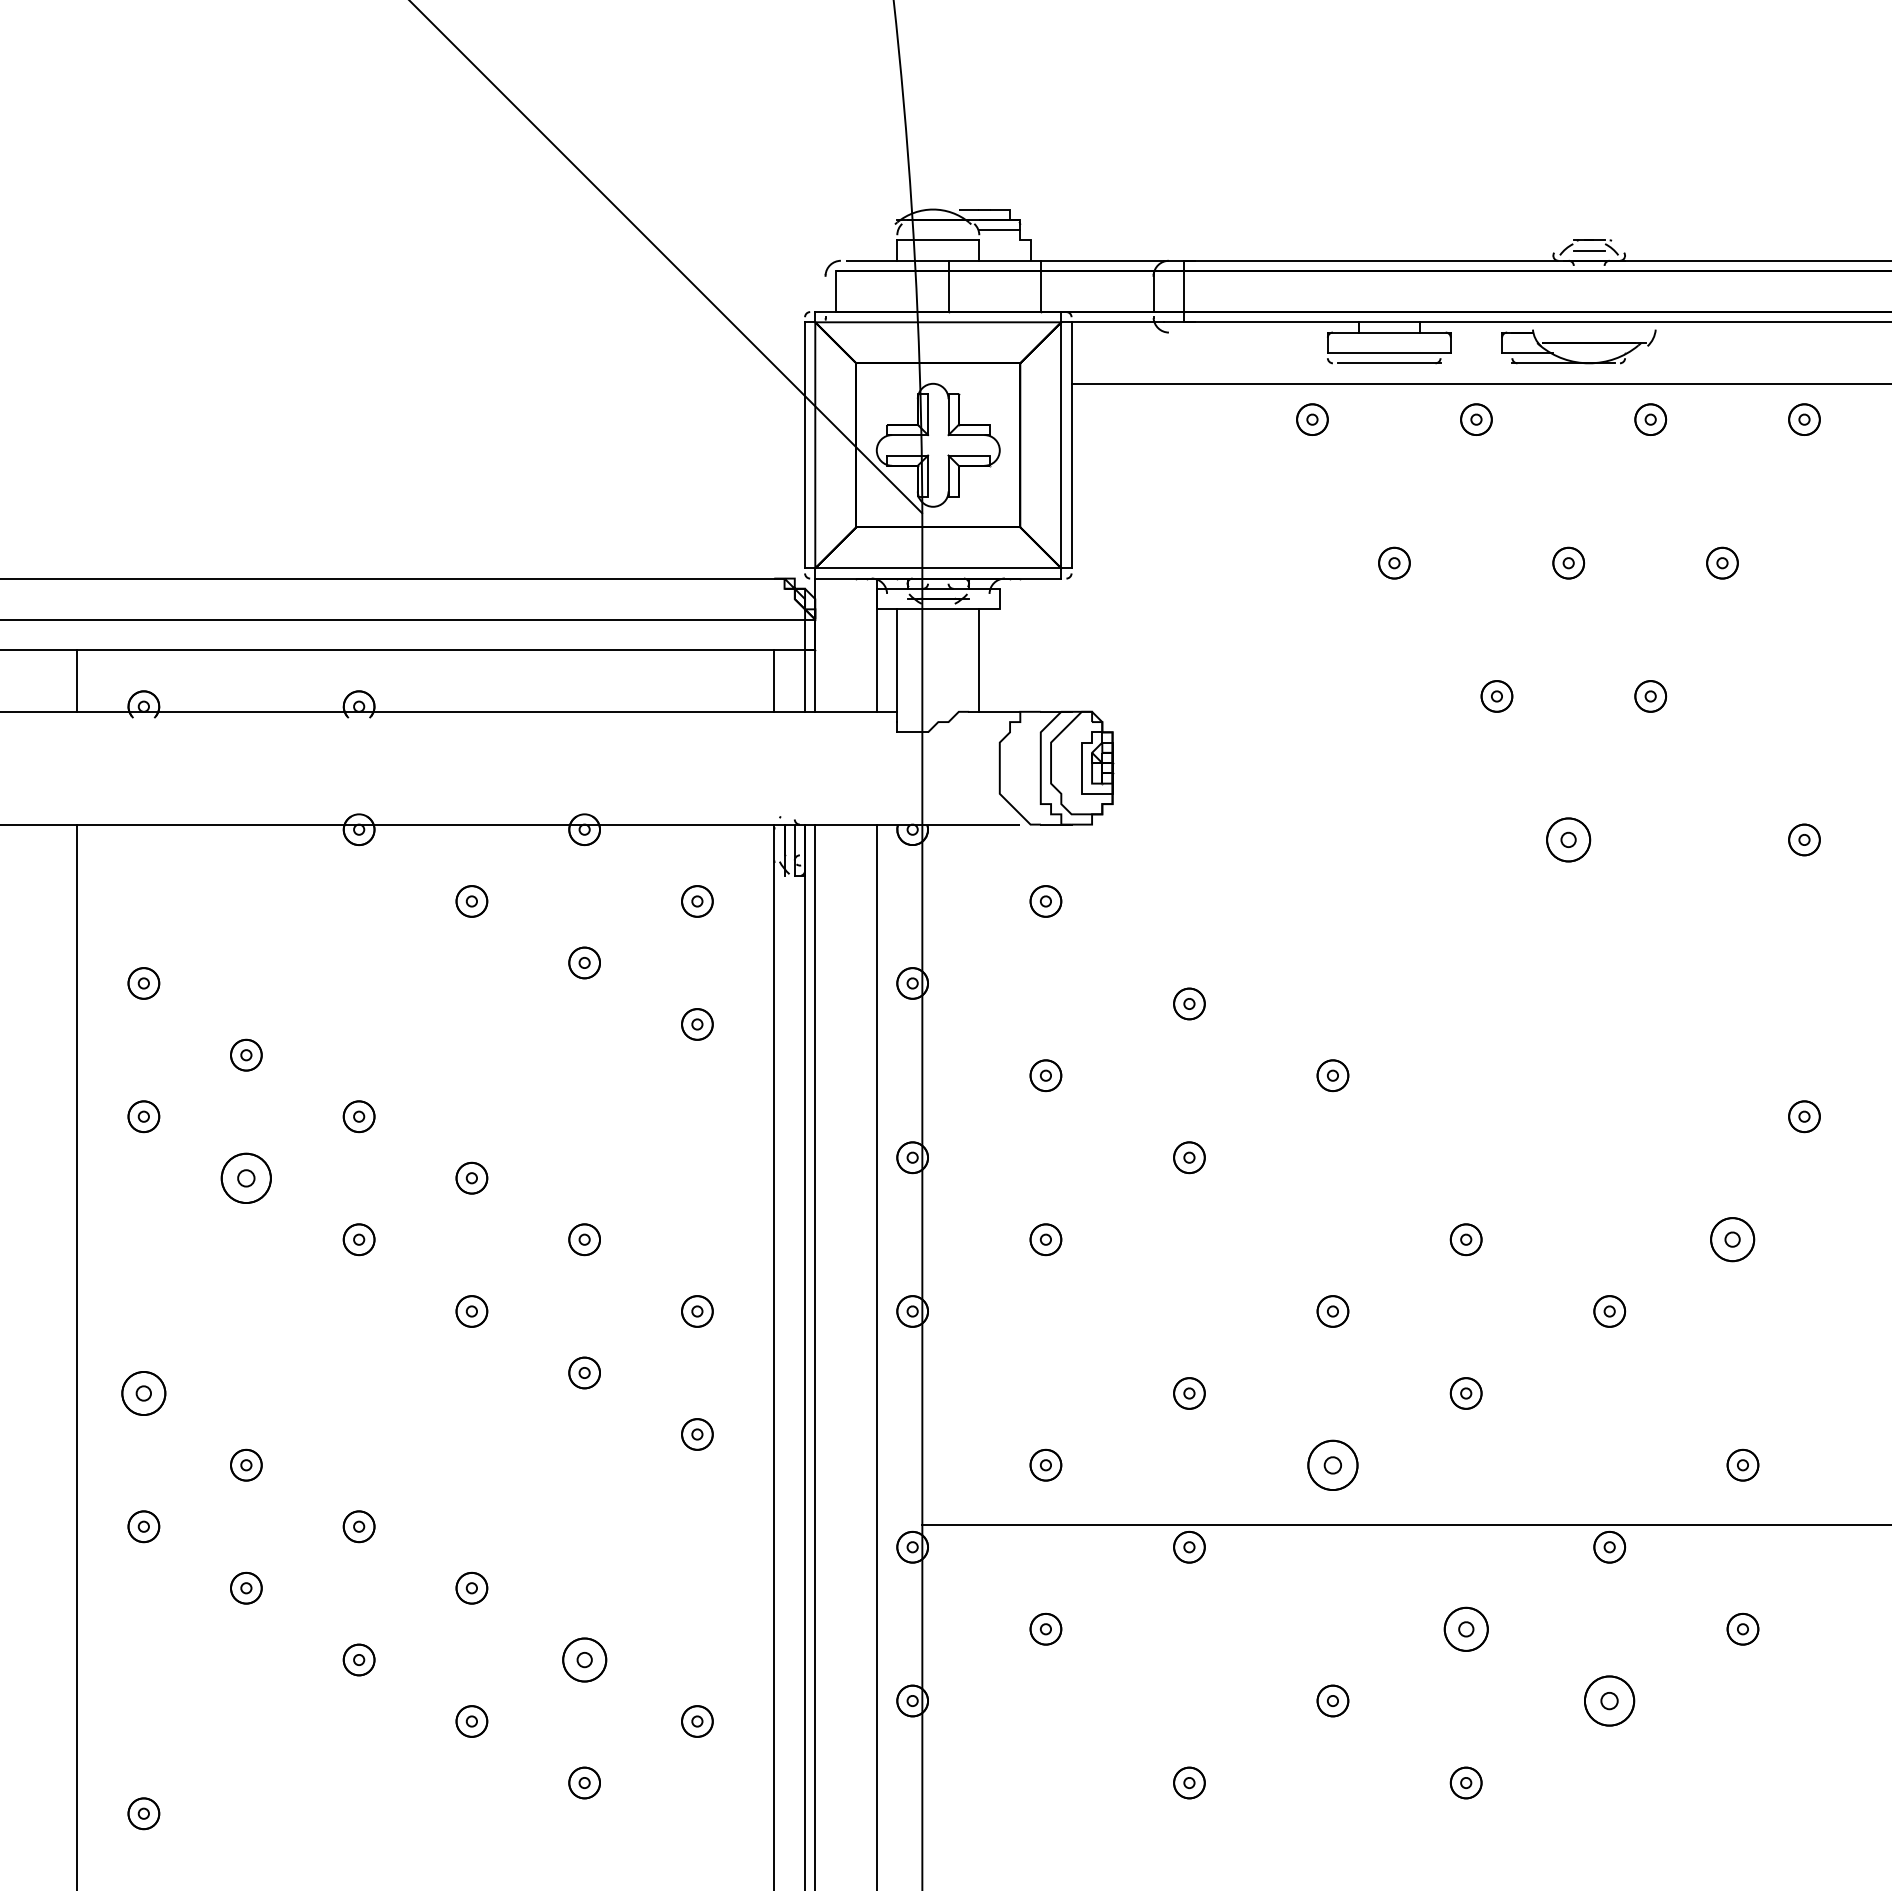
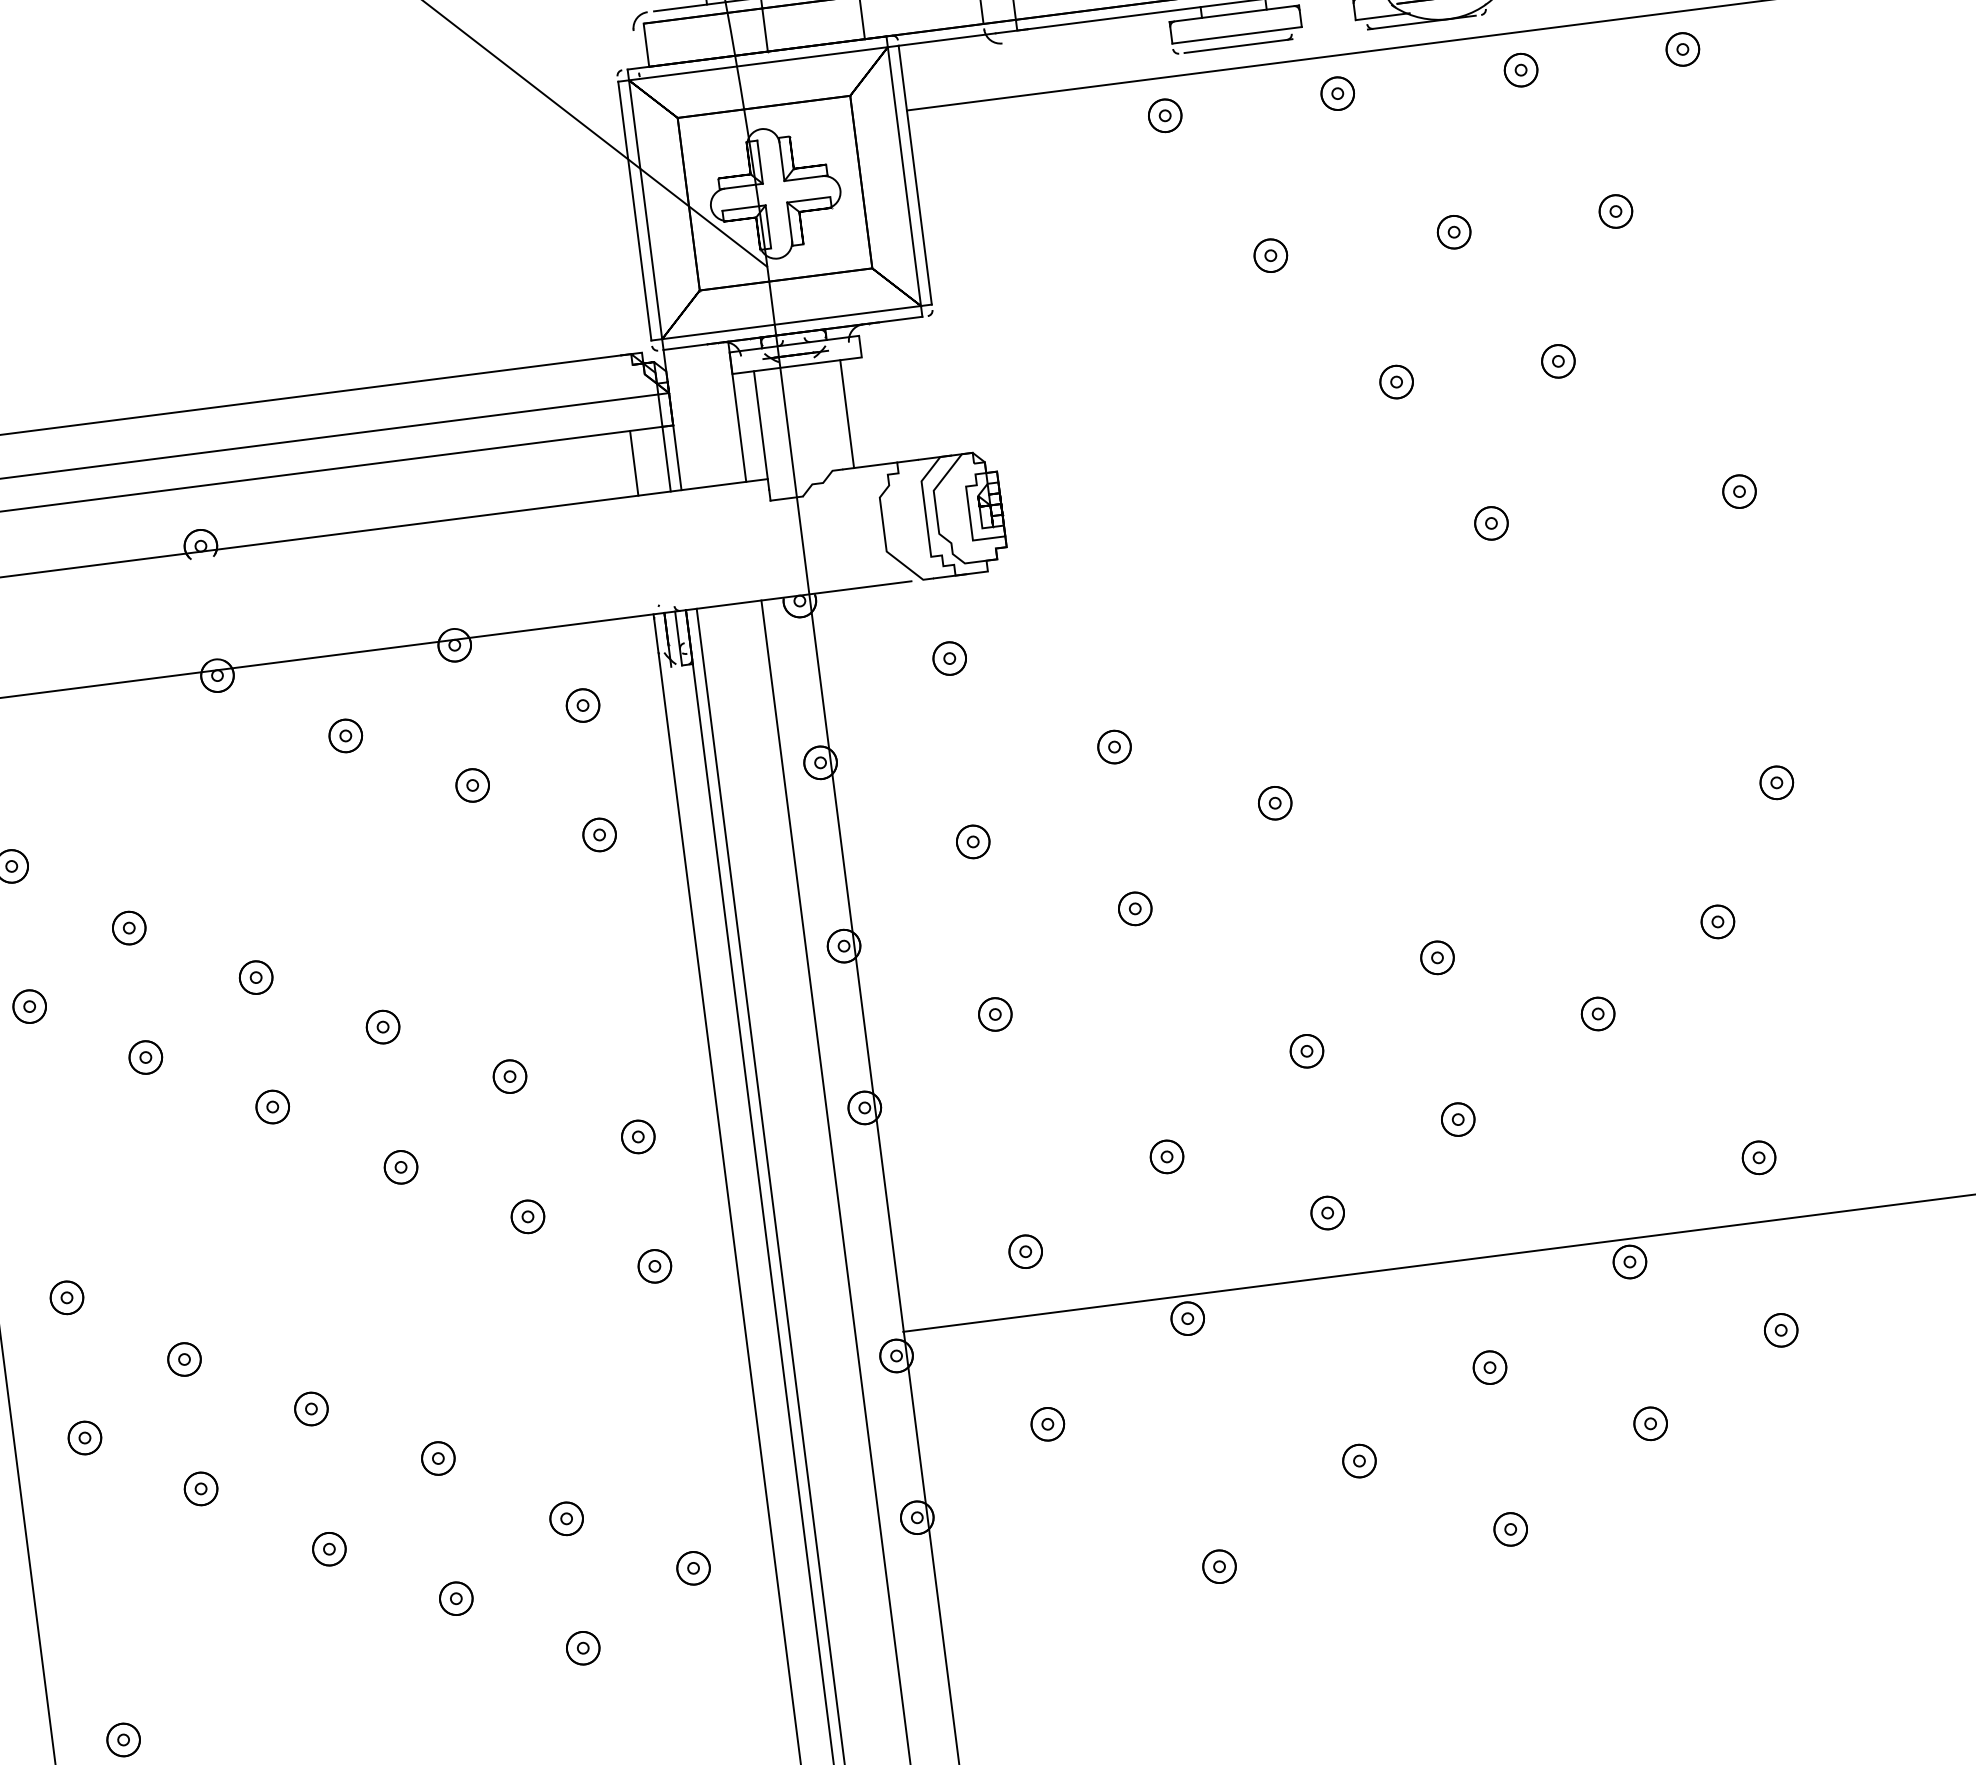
part: (1568, 839) -> (1491, 522), size x0.71
part: (246, 1177) -> (145, 1056), size x0.62
part: (1732, 1239) -> (1717, 921), size x0.71
part: (143, 1393) -> (66, 1297), size x0.71
part: (1332, 1464) -> (1327, 1212), size x0.62
part: (1465, 1628) -> (1489, 1366), size x0.71
part: (584, 1659) -> (566, 1518), size x0.71
part: (1609, 1700) -> (1650, 1423), size x0.62

